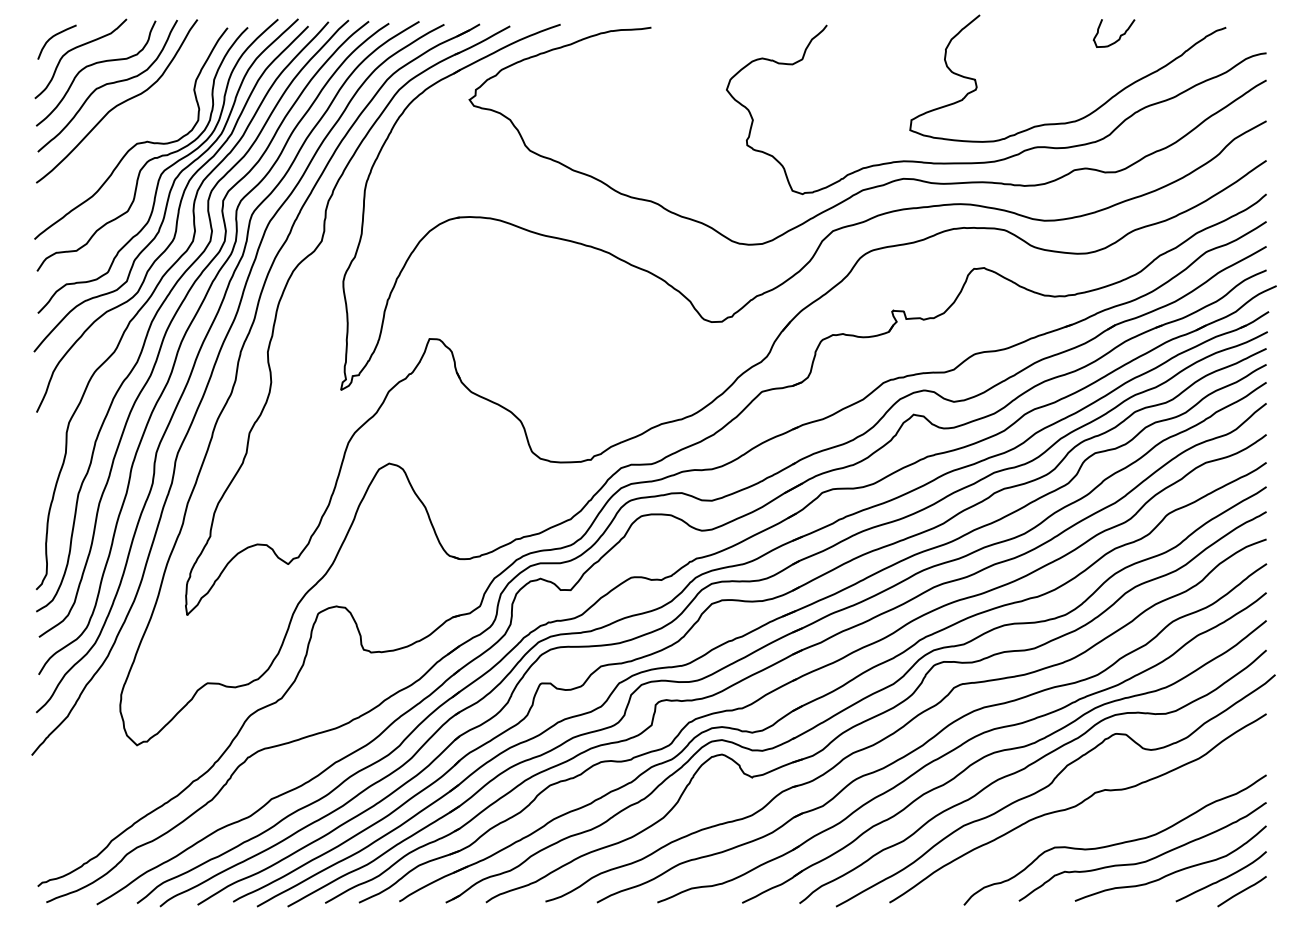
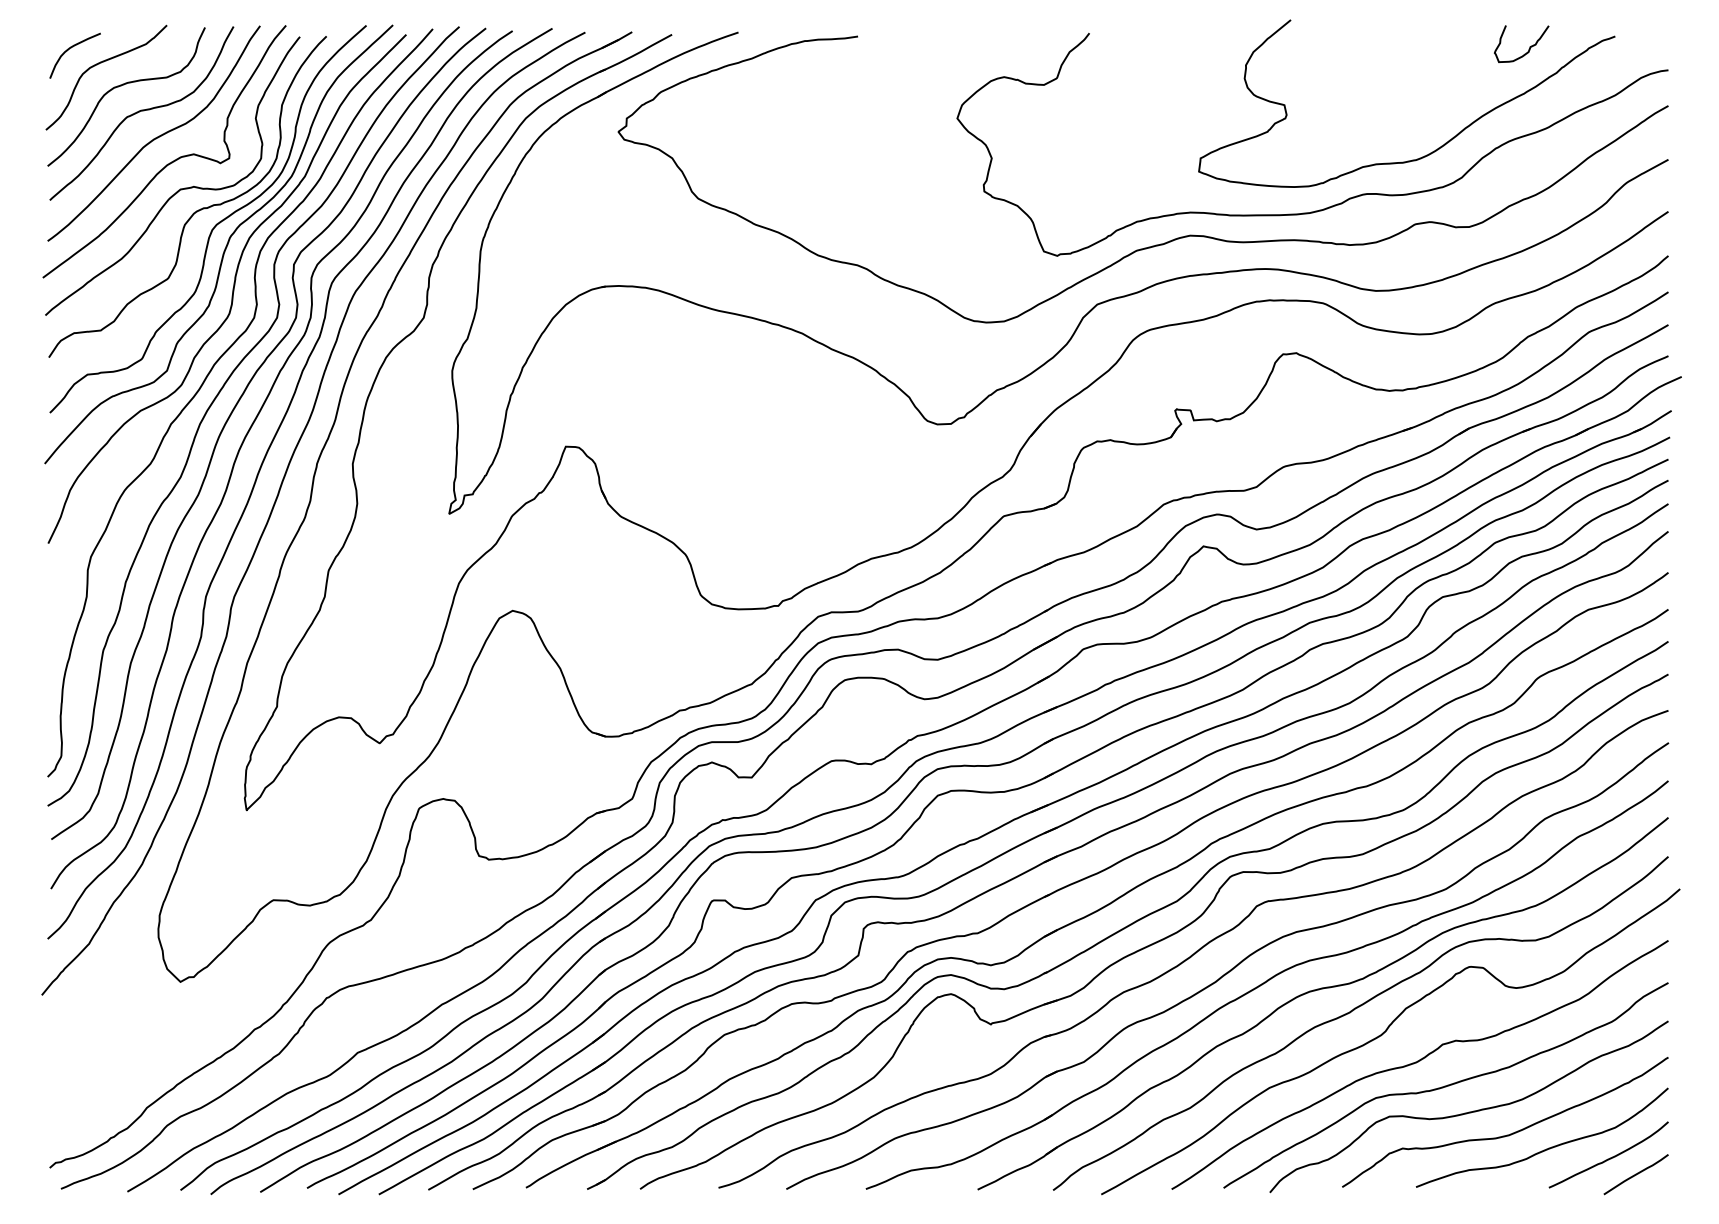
curve: (1120, 35) -> (1529, 46), moved
curve: (128, 123) -> (169, 162), added
curve: (1097, 823) -> (1445, 1085), added

